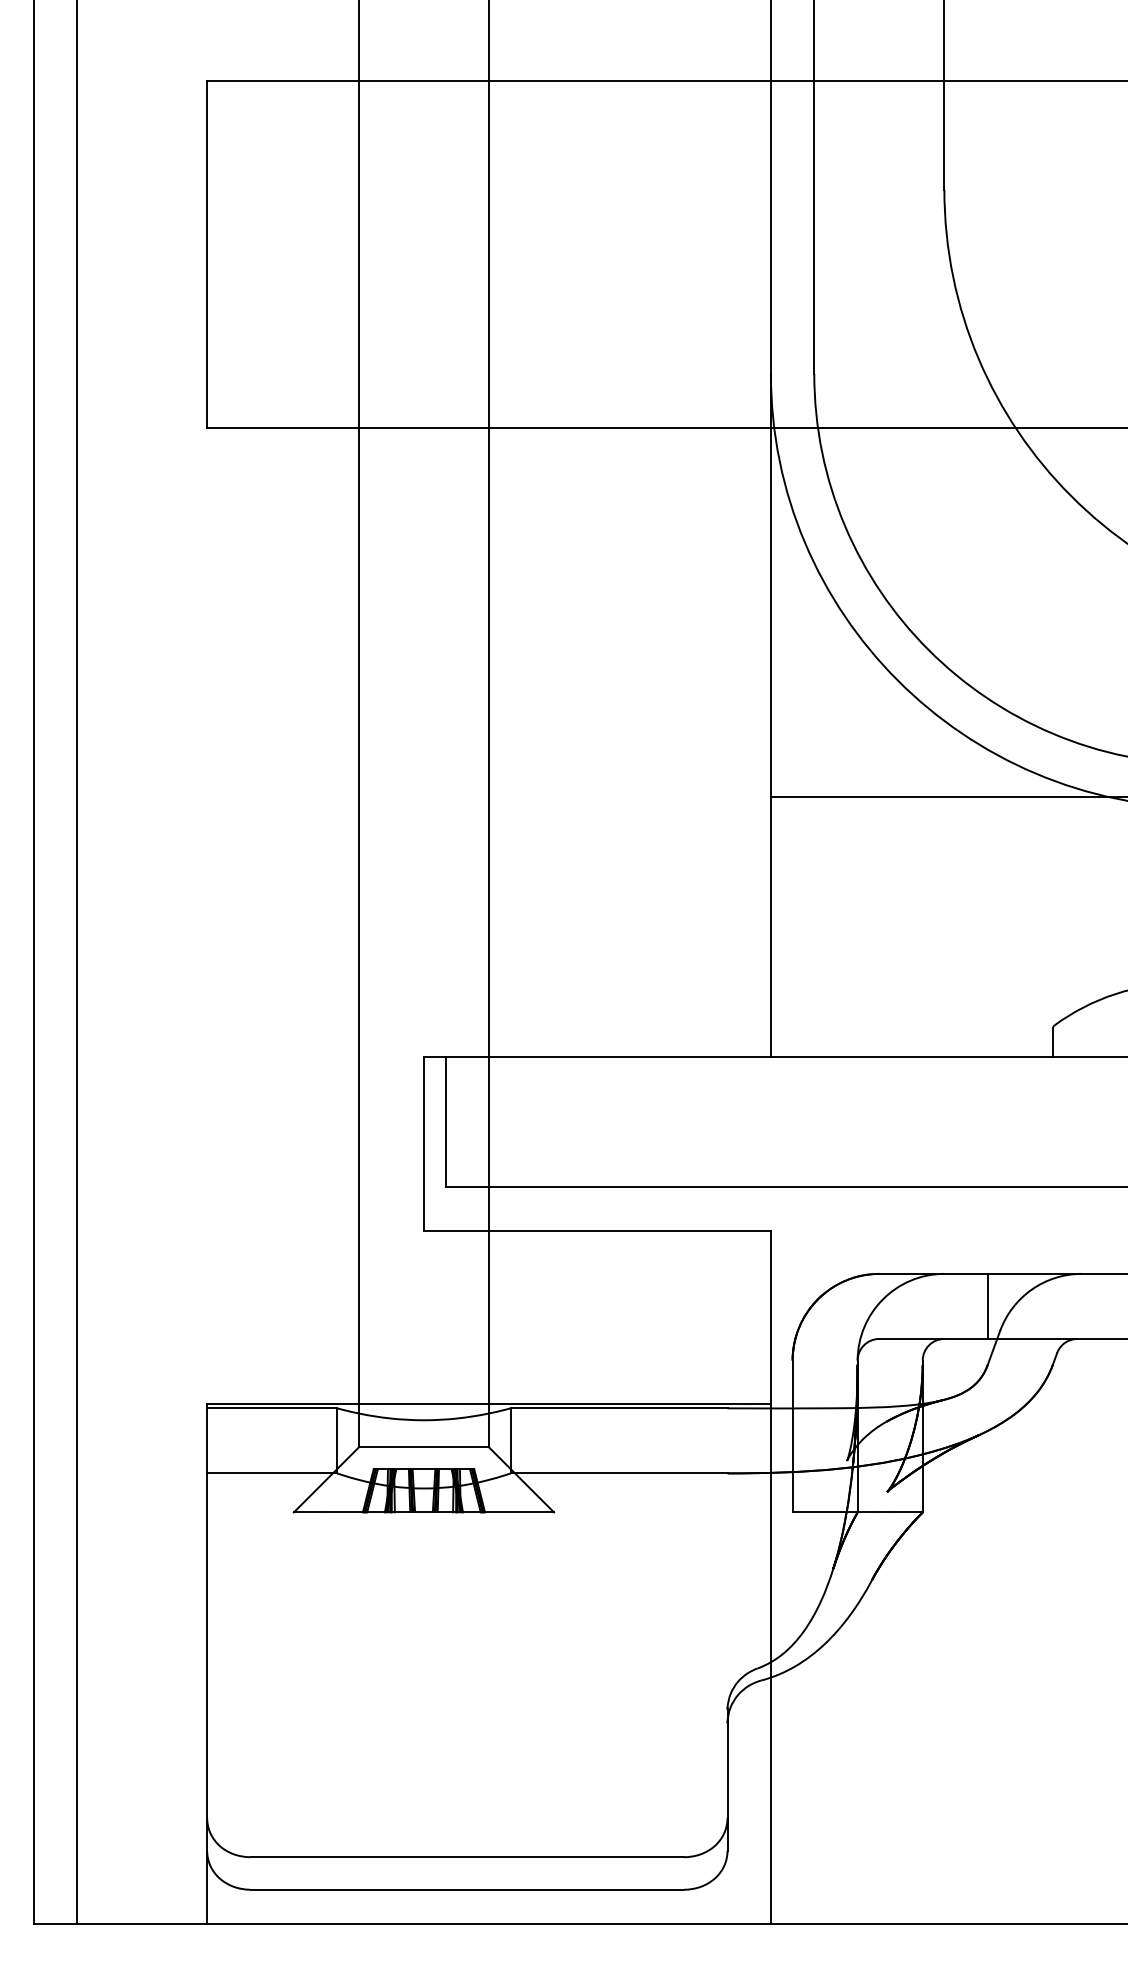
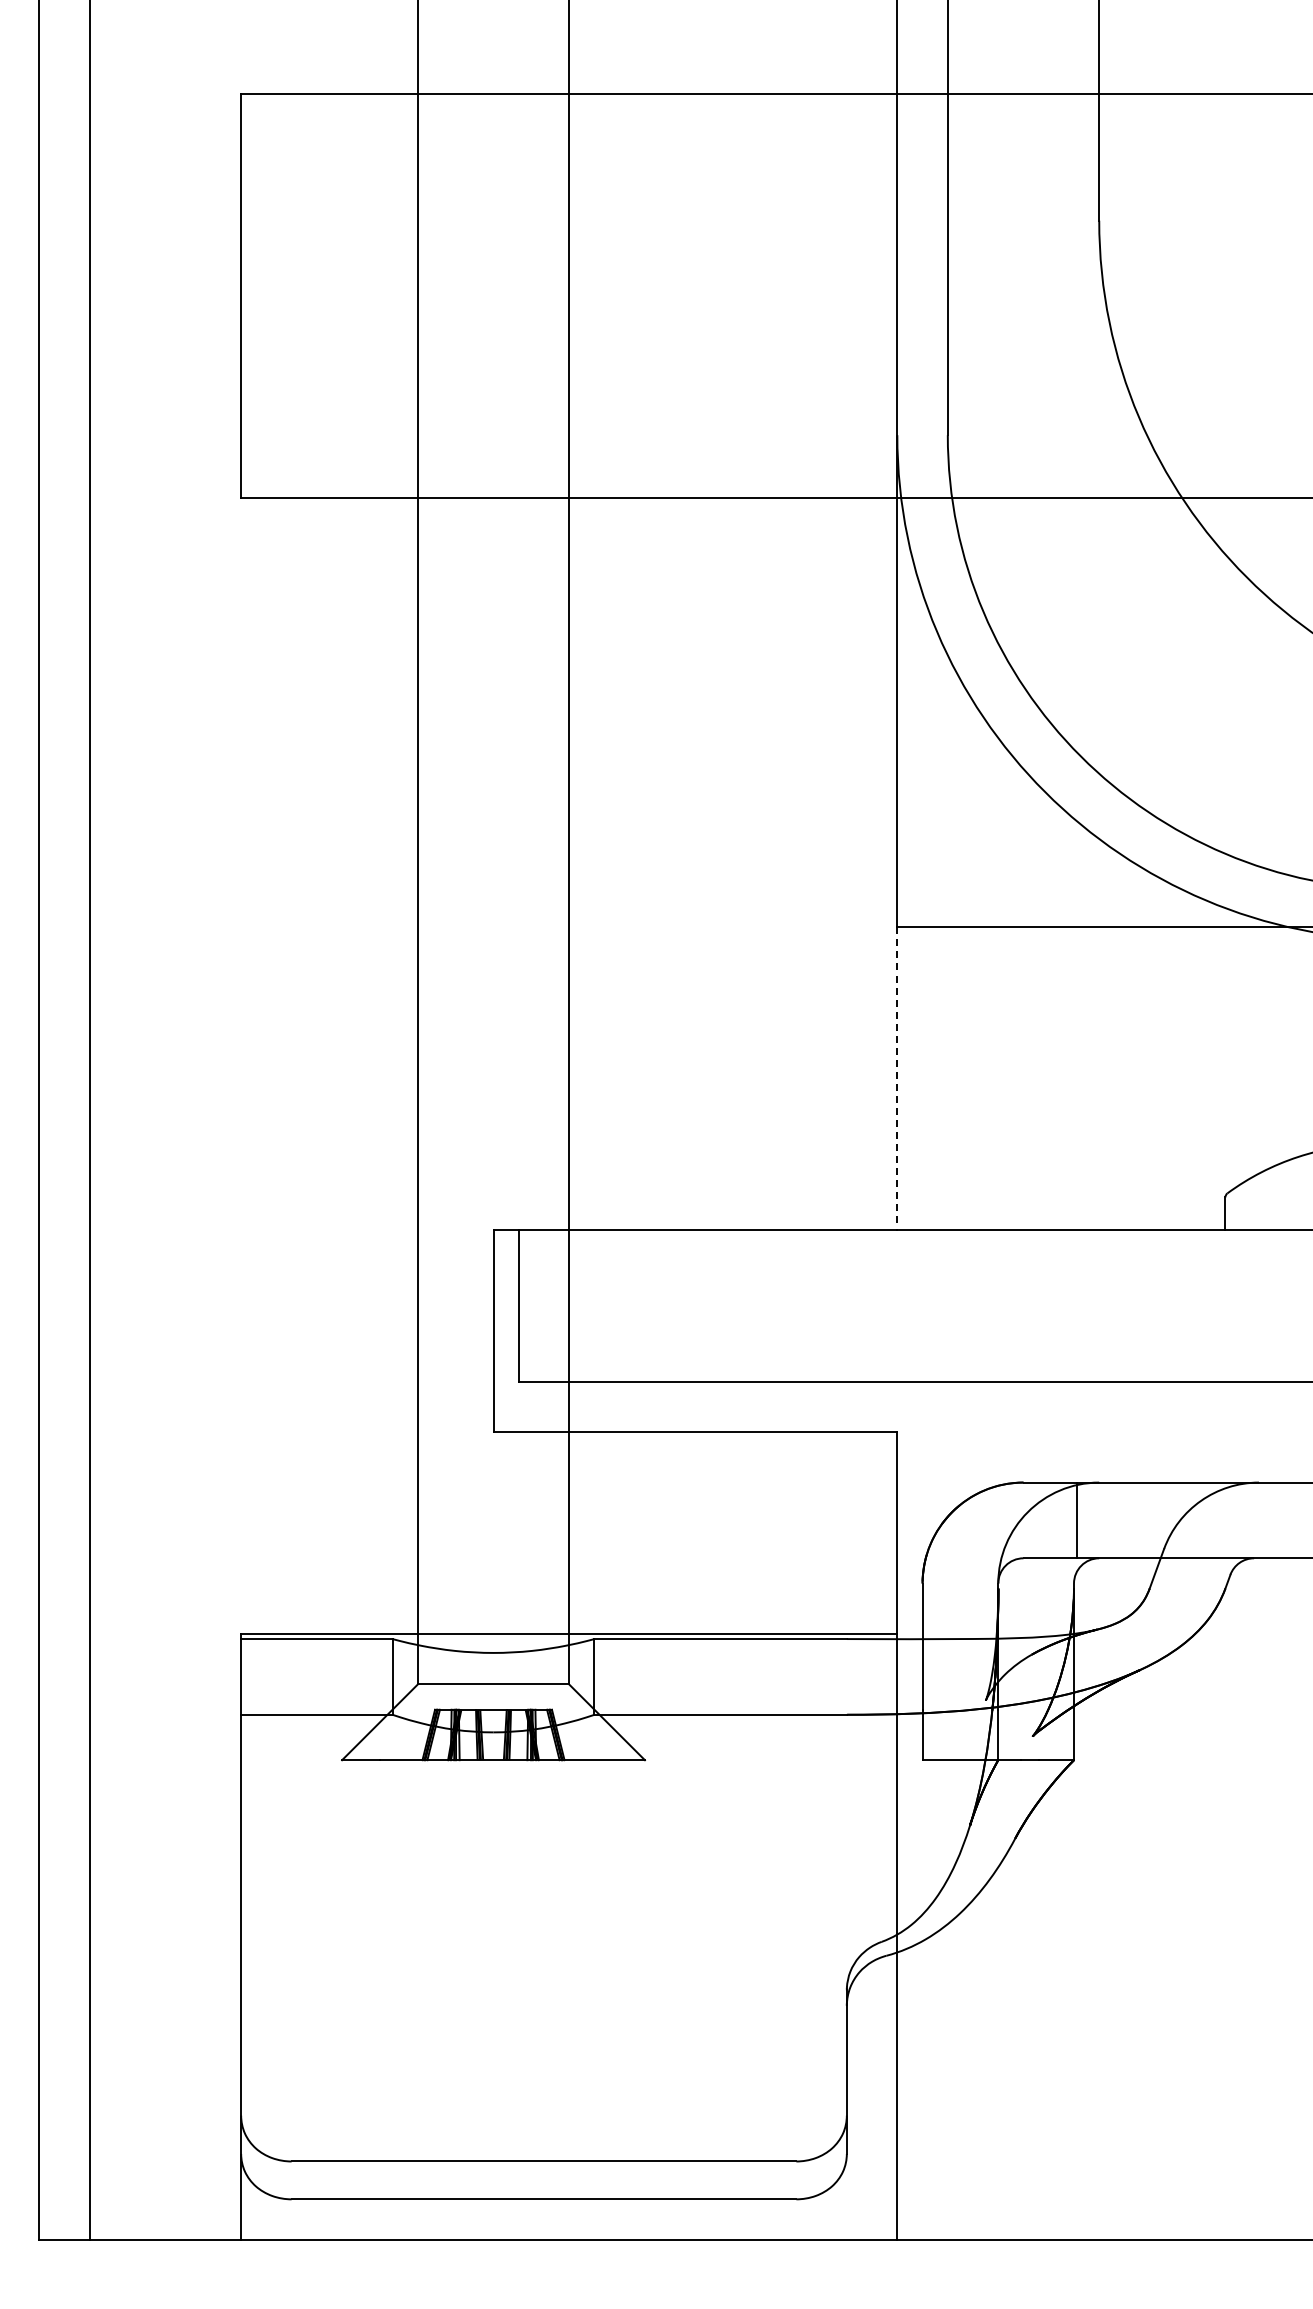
line: (771, 927) -> (897, 1079), solid -> dashed
line: (987, 1306) -> (1076, 1520), moved

